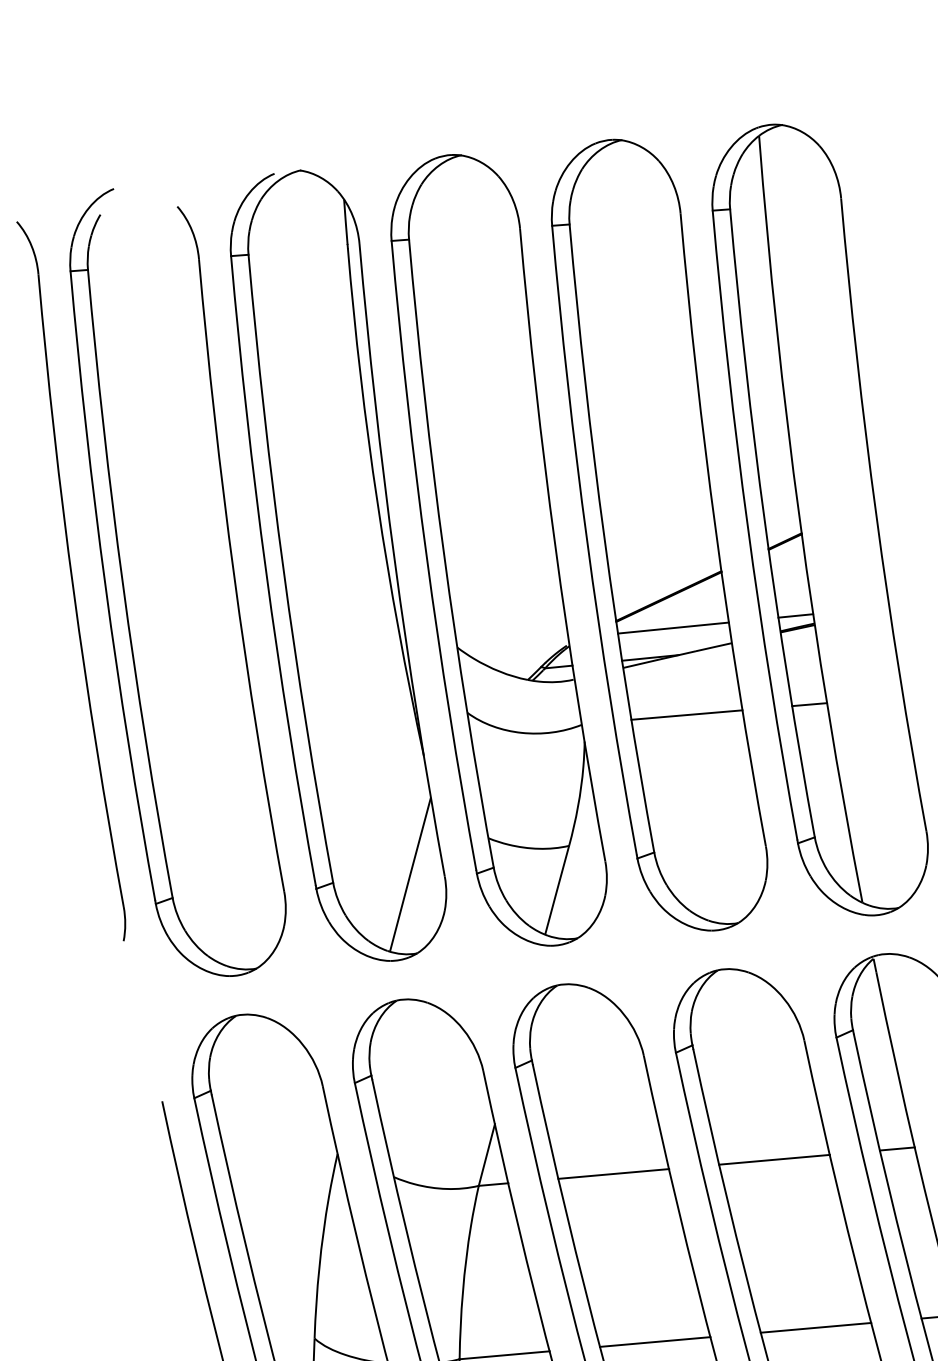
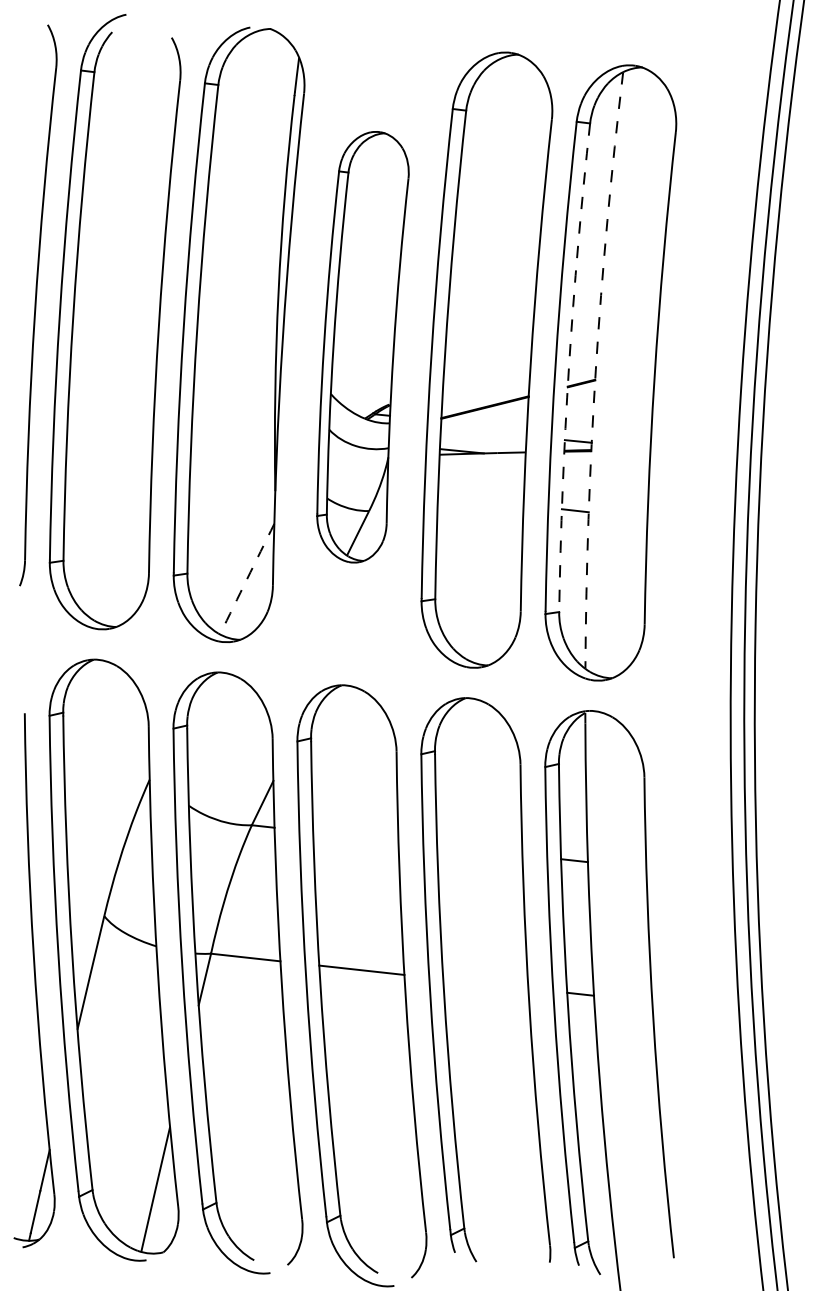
arc: (799, 520) -> (595, 369), solid -> dashed
arc: (764, 524) -> (568, 367), solid -> dashed
part: (497, 550) -> (362, 346), size x0.7
line: (672, 627) -> (483, 431), removed
line: (686, 714) -> (480, 499), removed
arc: (410, 875) -> (247, 579), solid -> dashed
line: (773, 1158) -> (479, 849), removed
line: (613, 1173) -> (355, 836), removed
line: (815, 1327) -> (485, 983), removed

